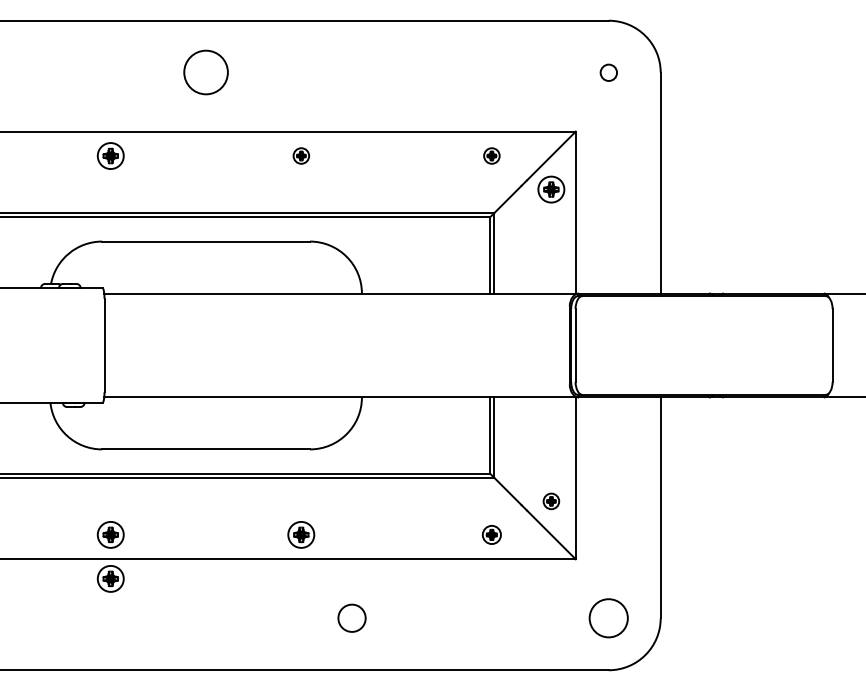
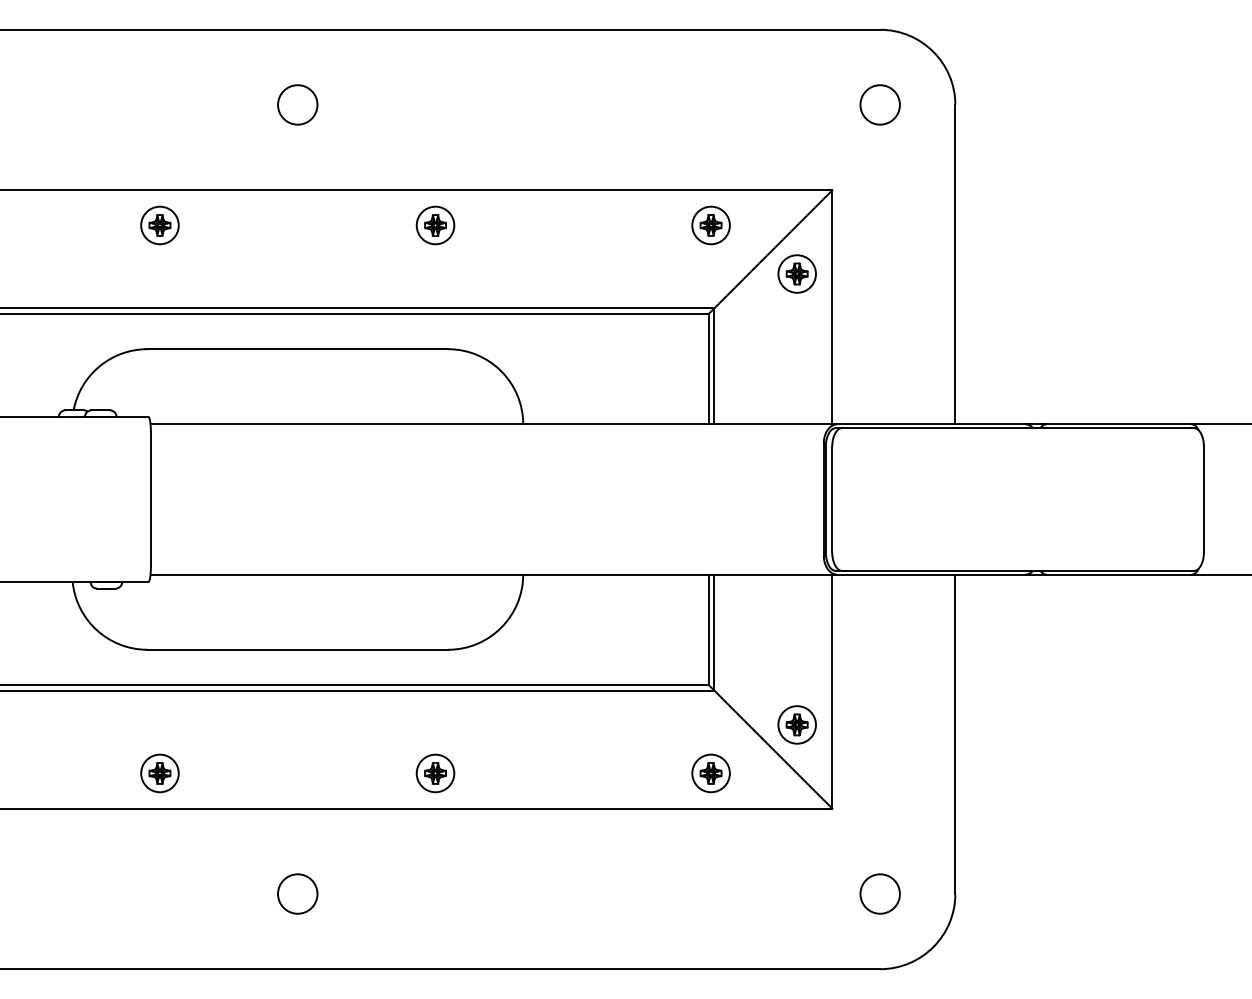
circle: (205, 72) -> (296, 104), size x0.62
circle: (608, 72) -> (879, 104), size x1.67
part: (301, 155) -> (435, 224), size x1.67
part: (491, 155) -> (710, 224), size x1.67
part: (551, 501) -> (797, 725), size x1.67
part: (491, 534) -> (710, 772), size x1.43
part: (110, 578) -> (159, 836), removed
circle: (351, 617) -> (296, 892), moved
circle: (608, 617) -> (879, 892), size x0.71

